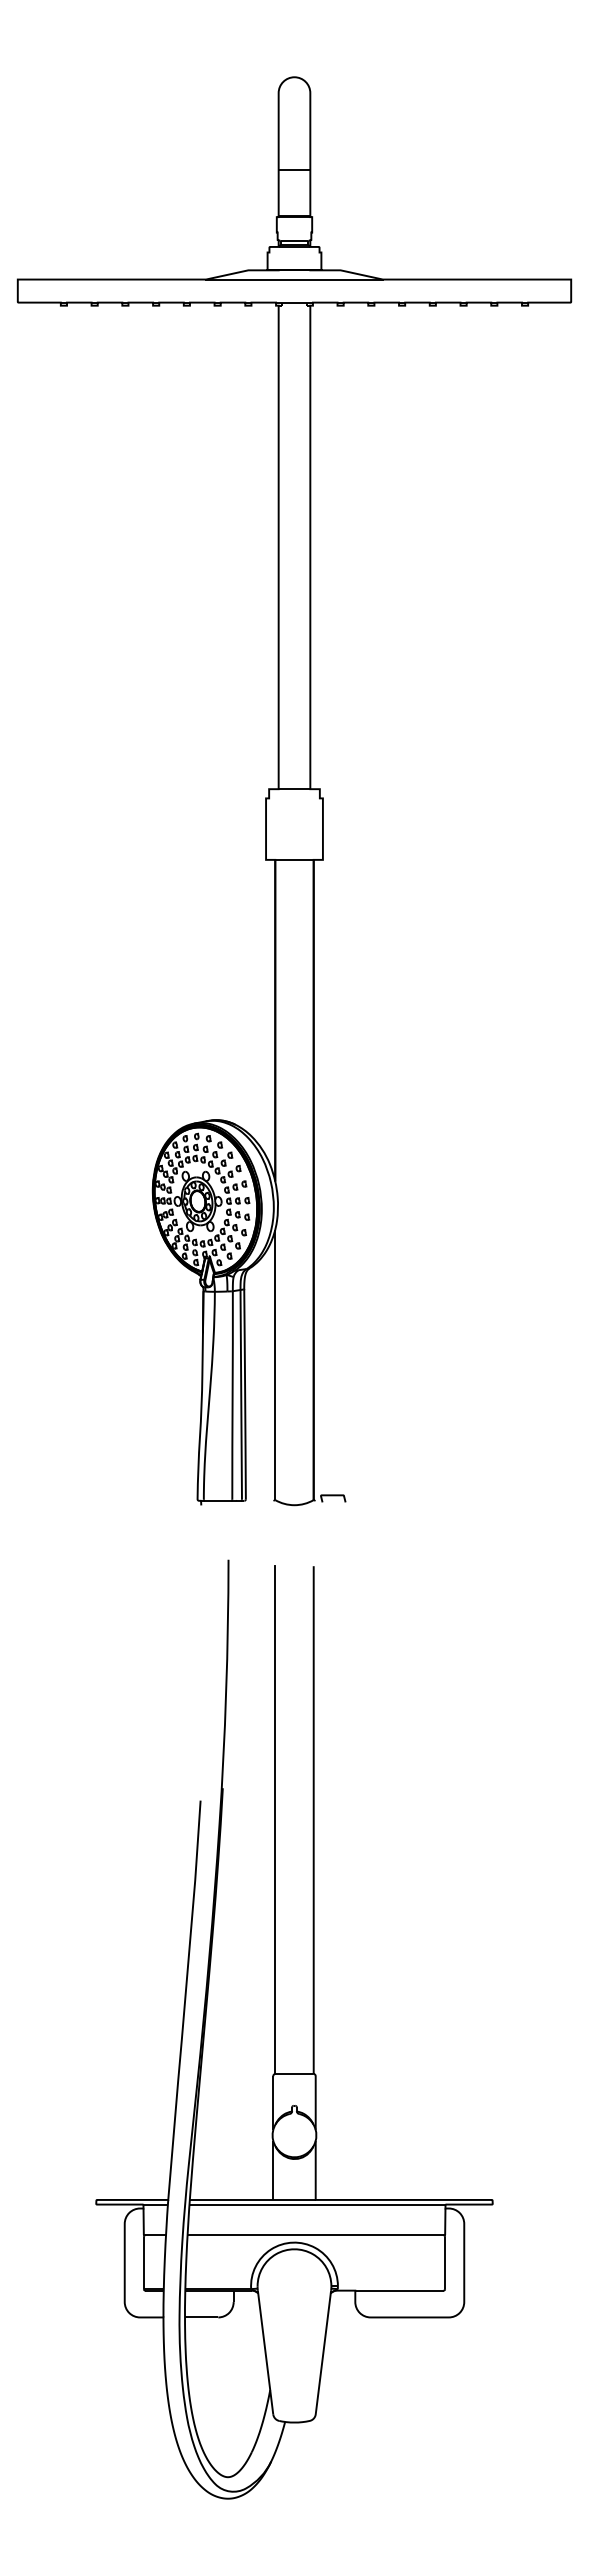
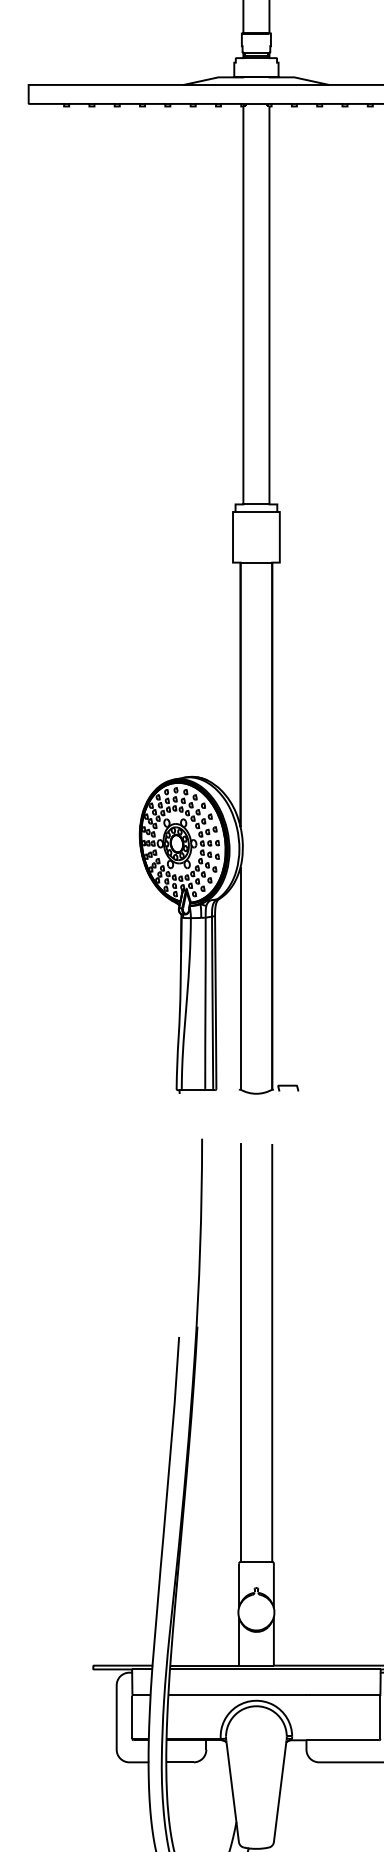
line: (294, 798) -> (256, 512), added

